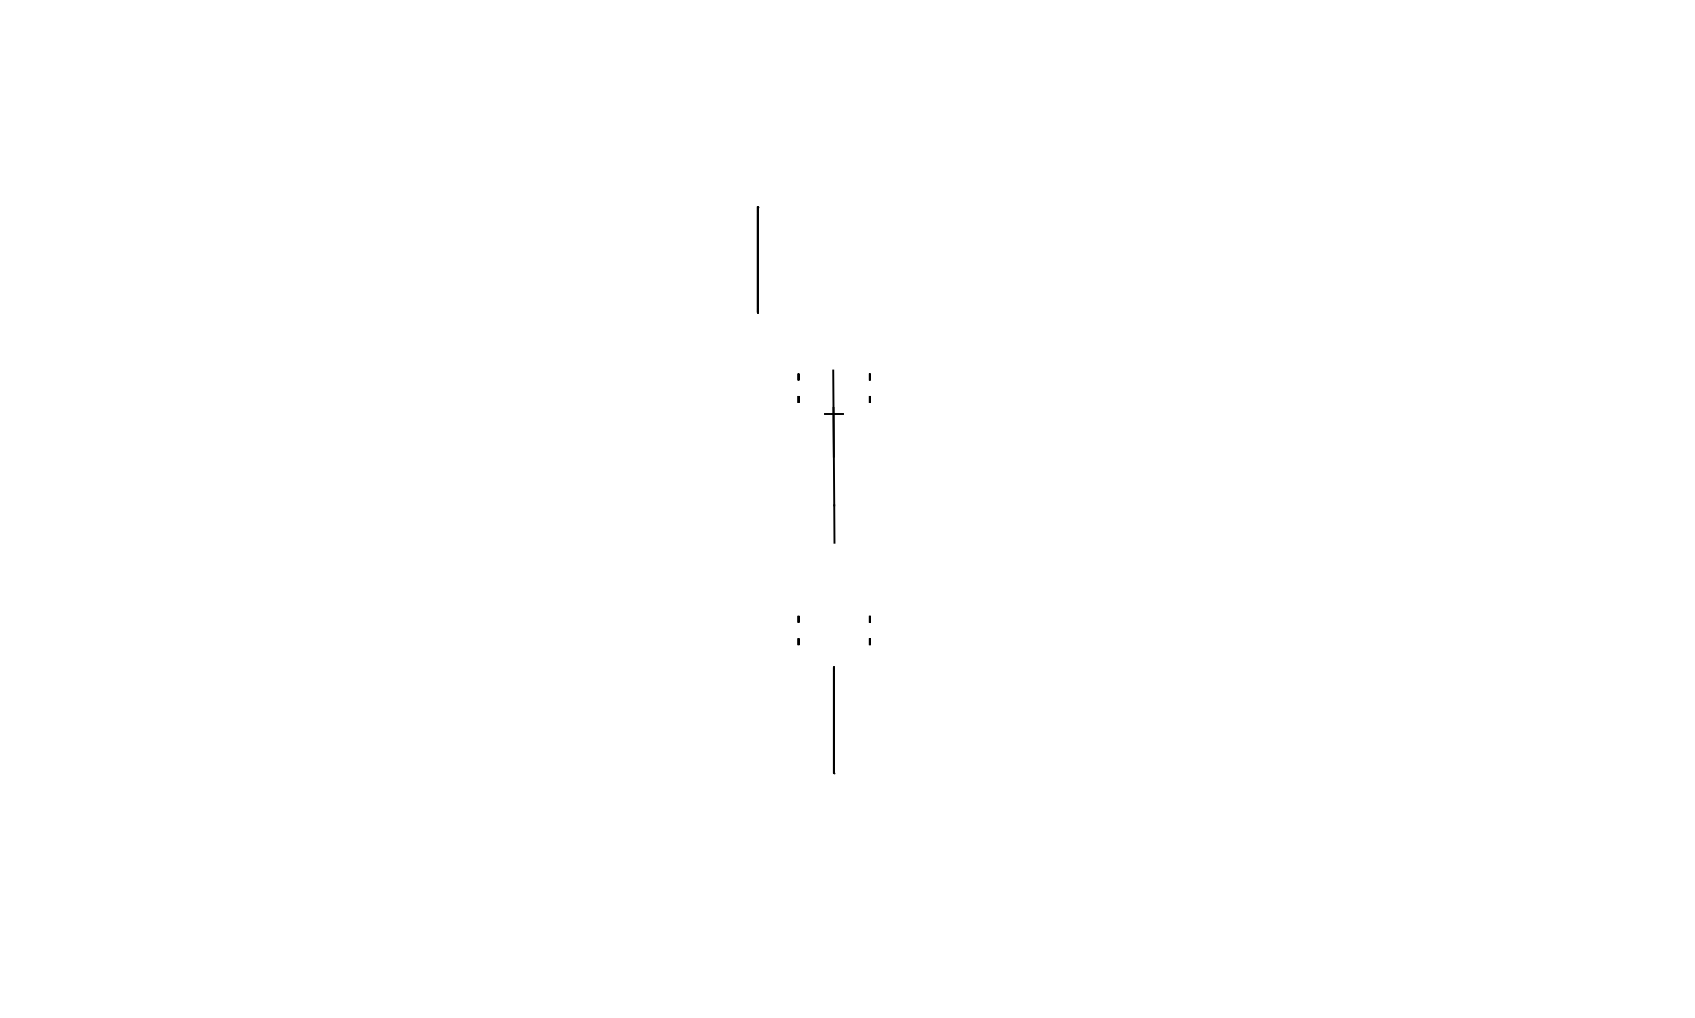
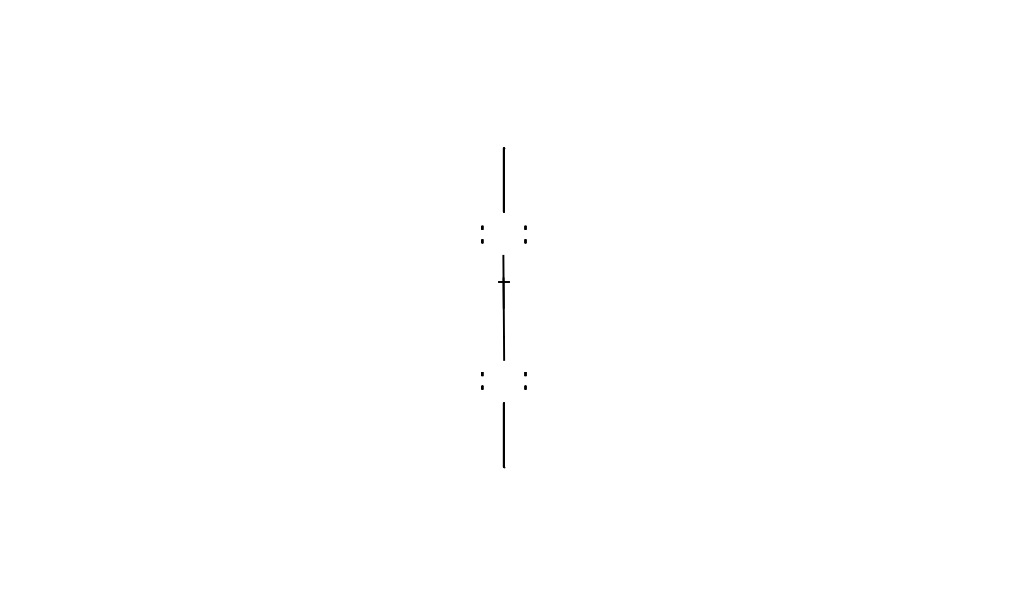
line: (757, 258) -> (503, 179), moved
part: (833, 456) -> (503, 307), moved

